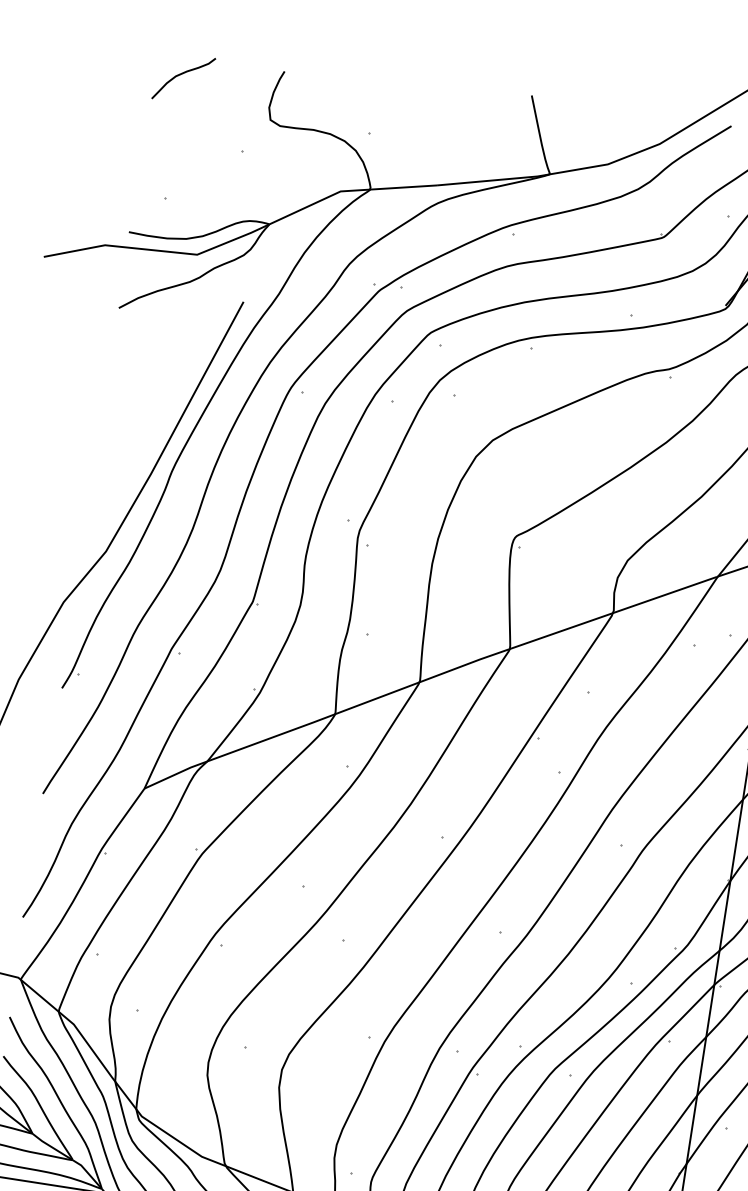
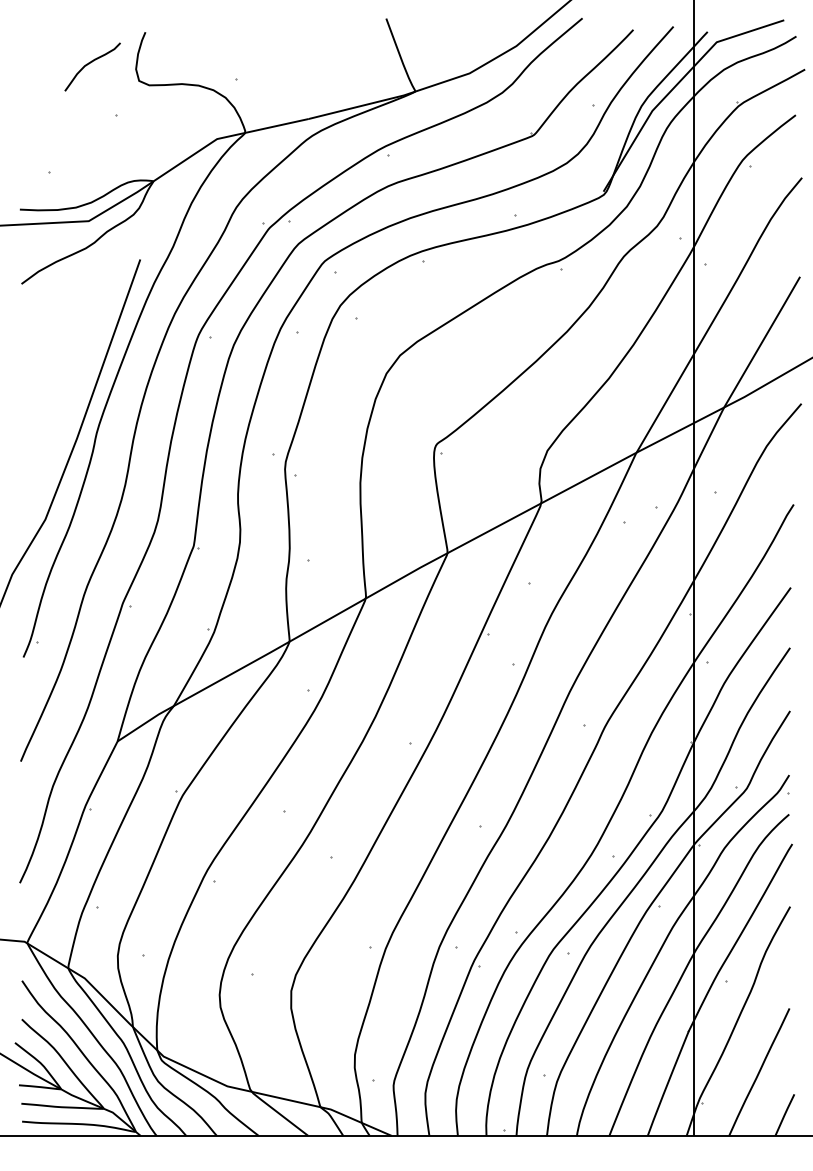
curve: (182, 74) -> (90, 63), moved

